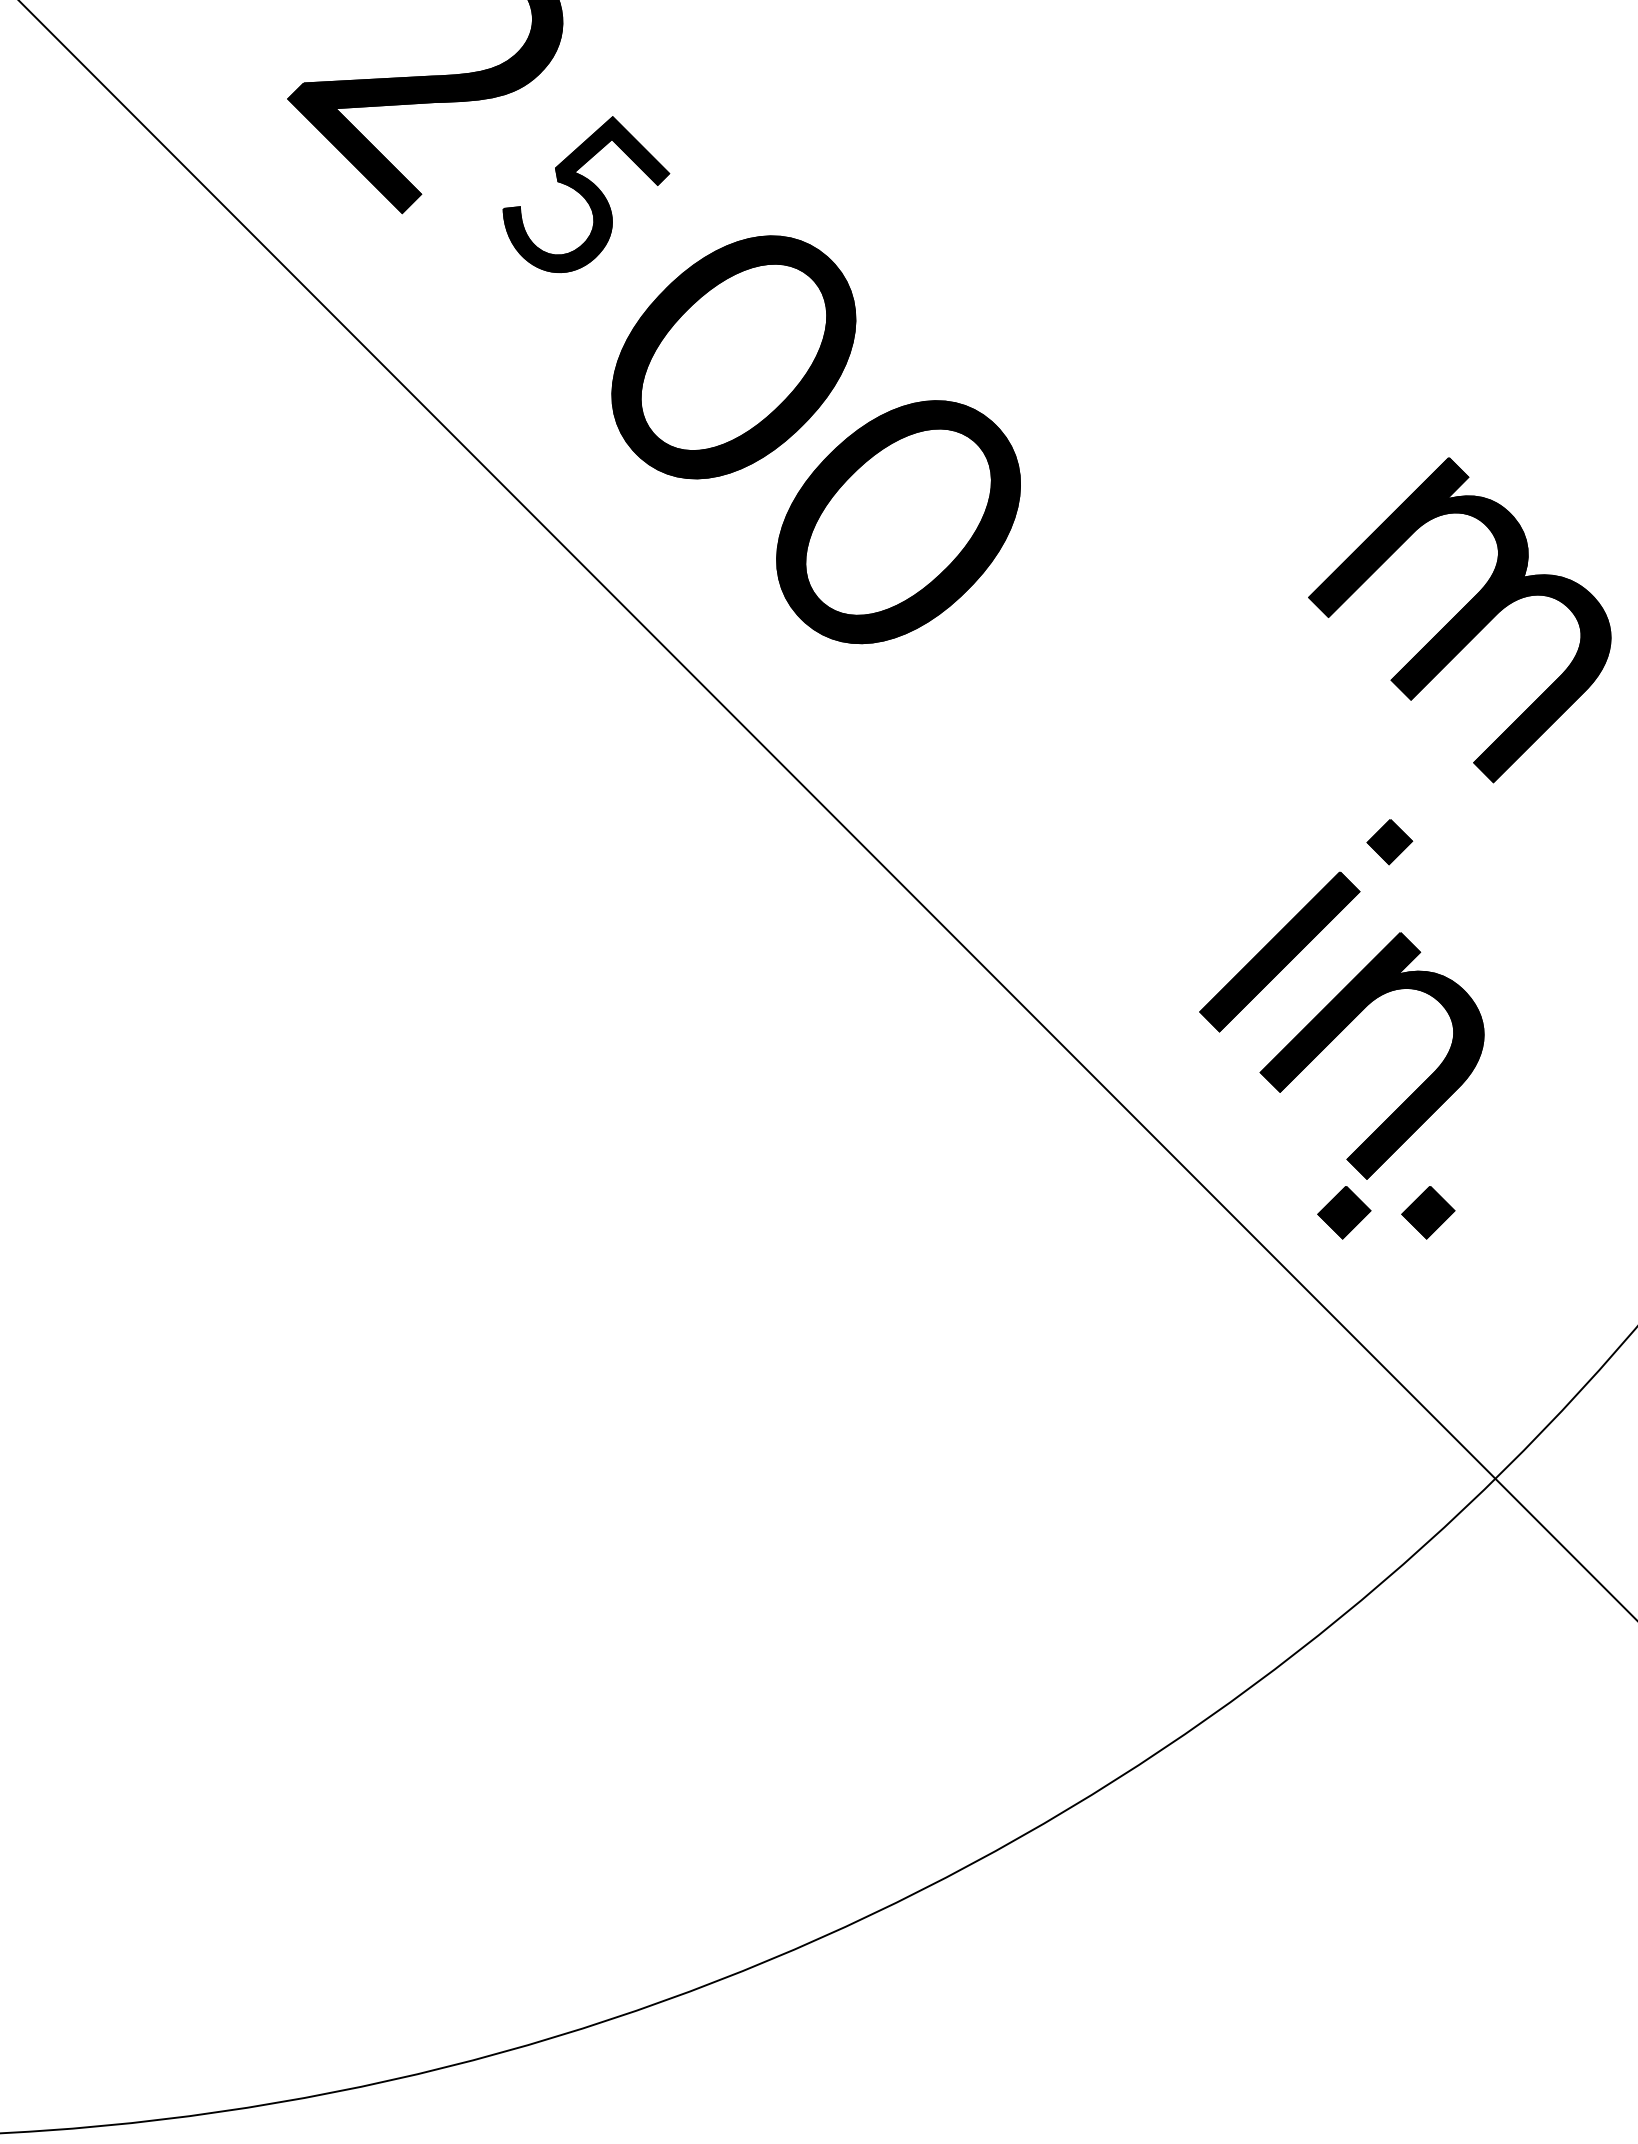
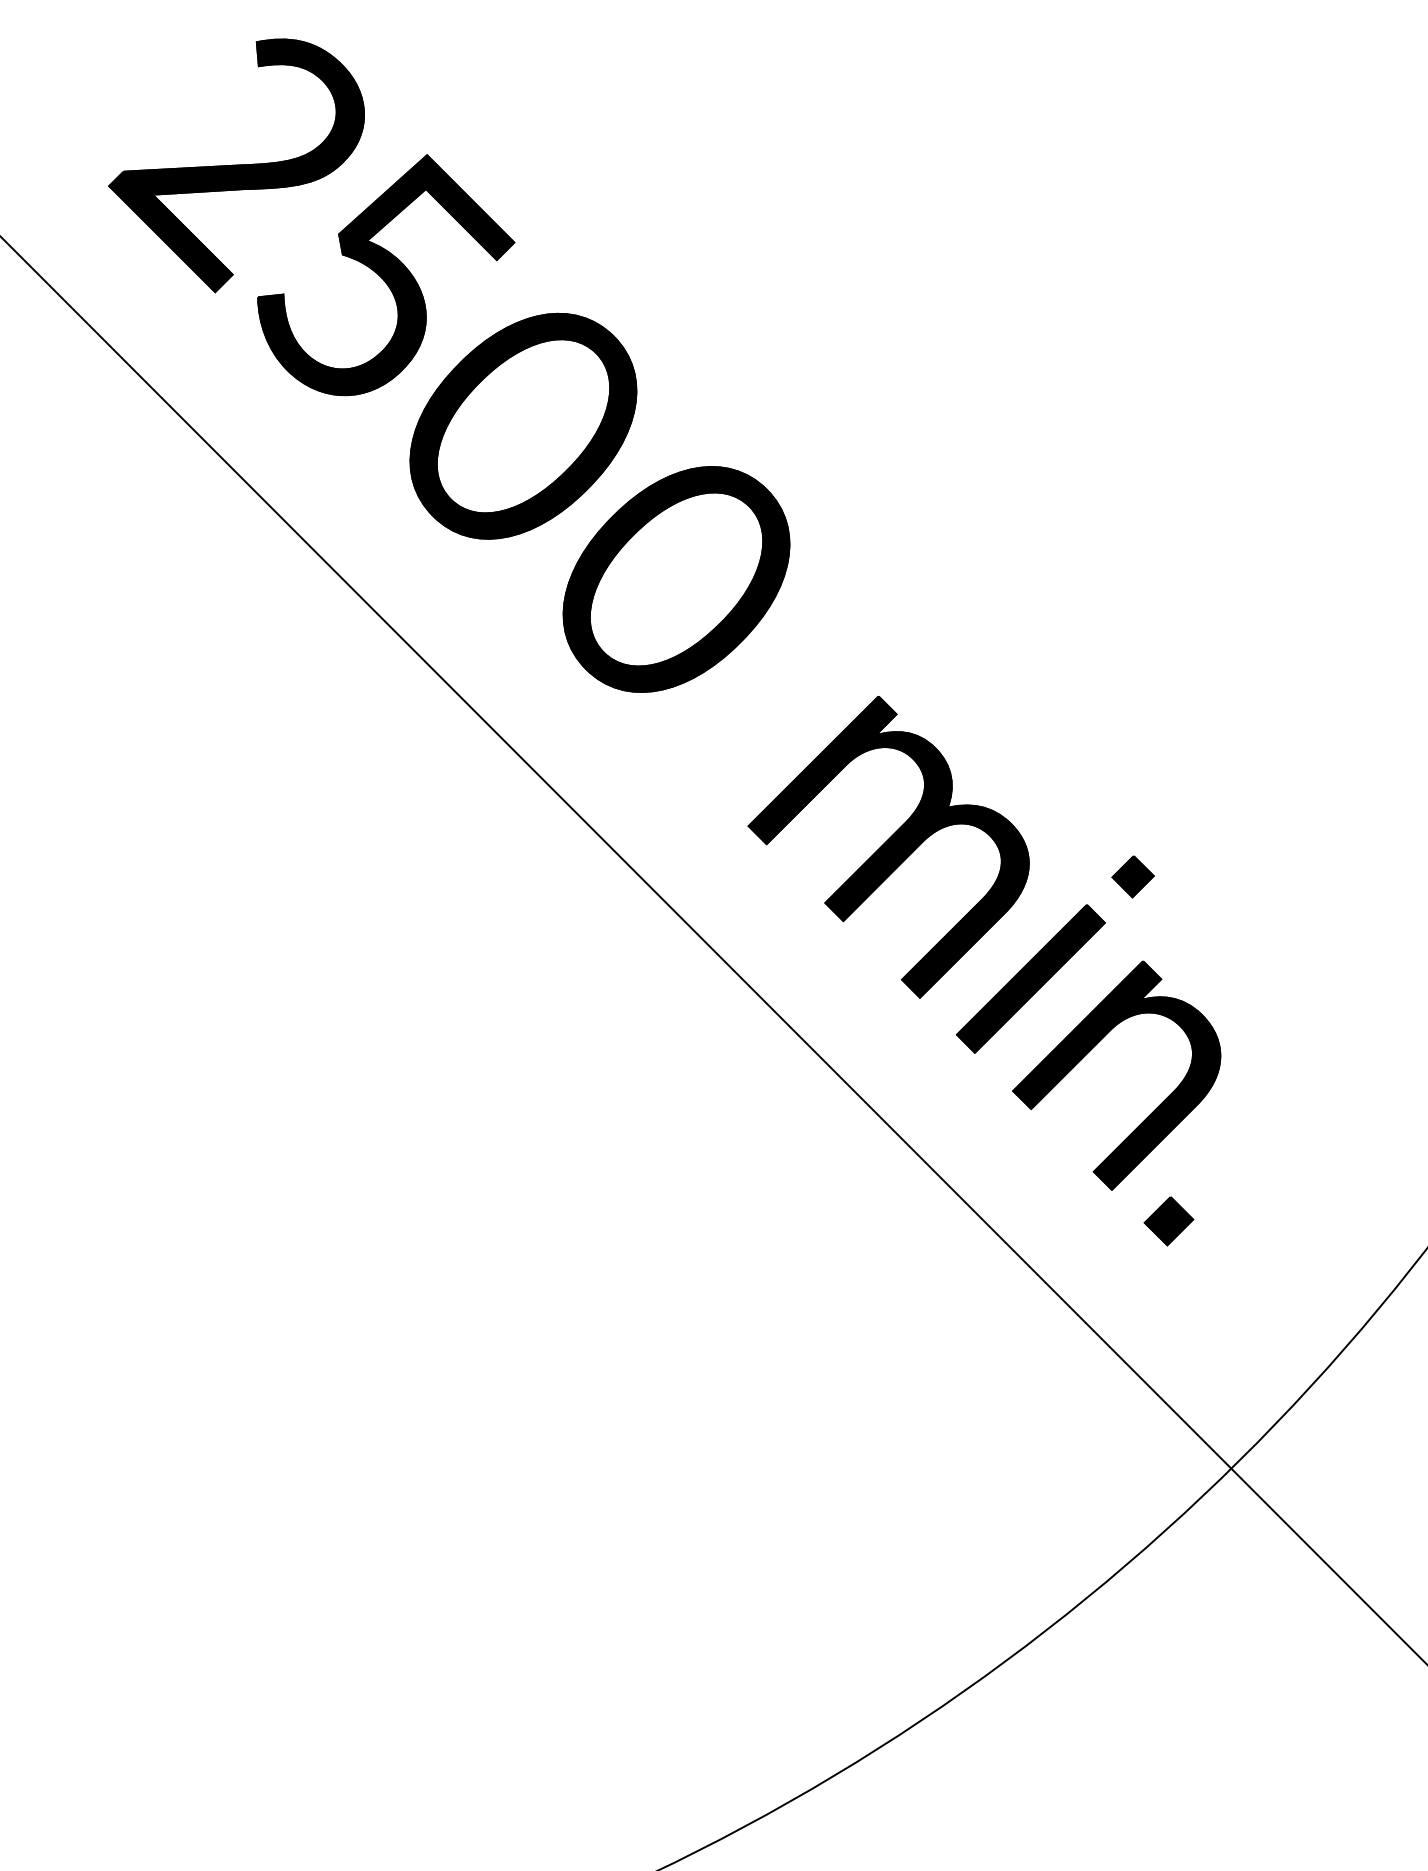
part: (586, 194) -> (386, 274), size x1.67
part: (1459, 620) -> (888, 847), moved
part: (1344, 1212) -> (1091, 1221), removed

